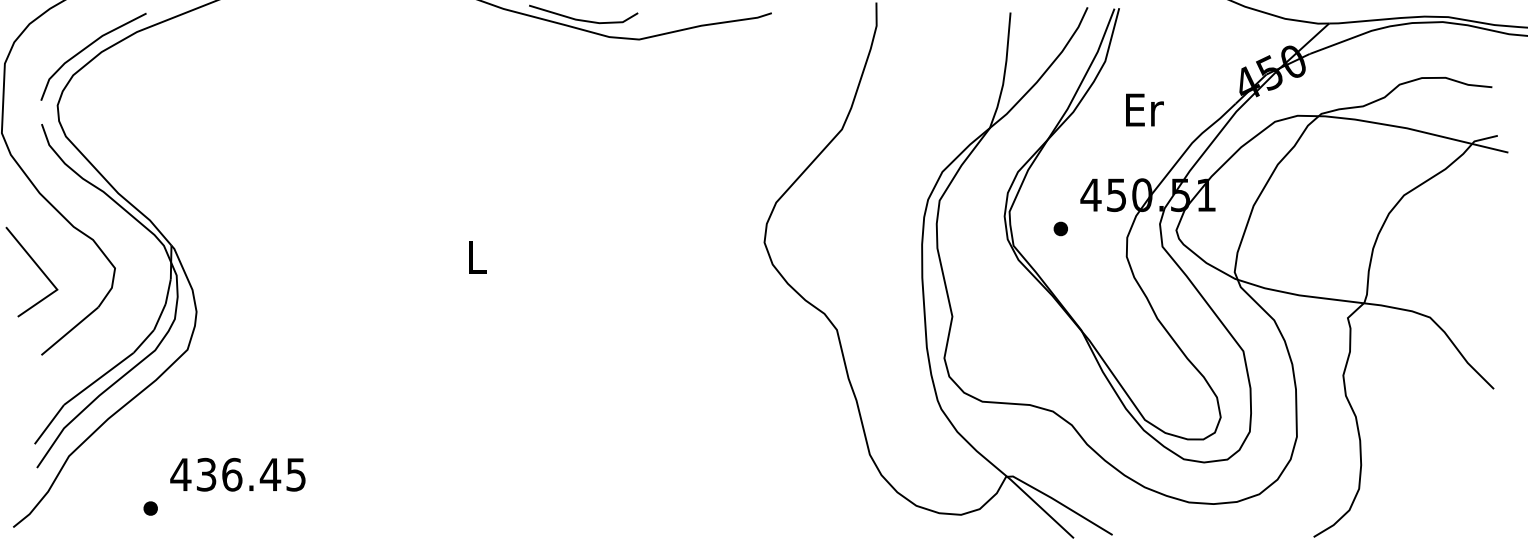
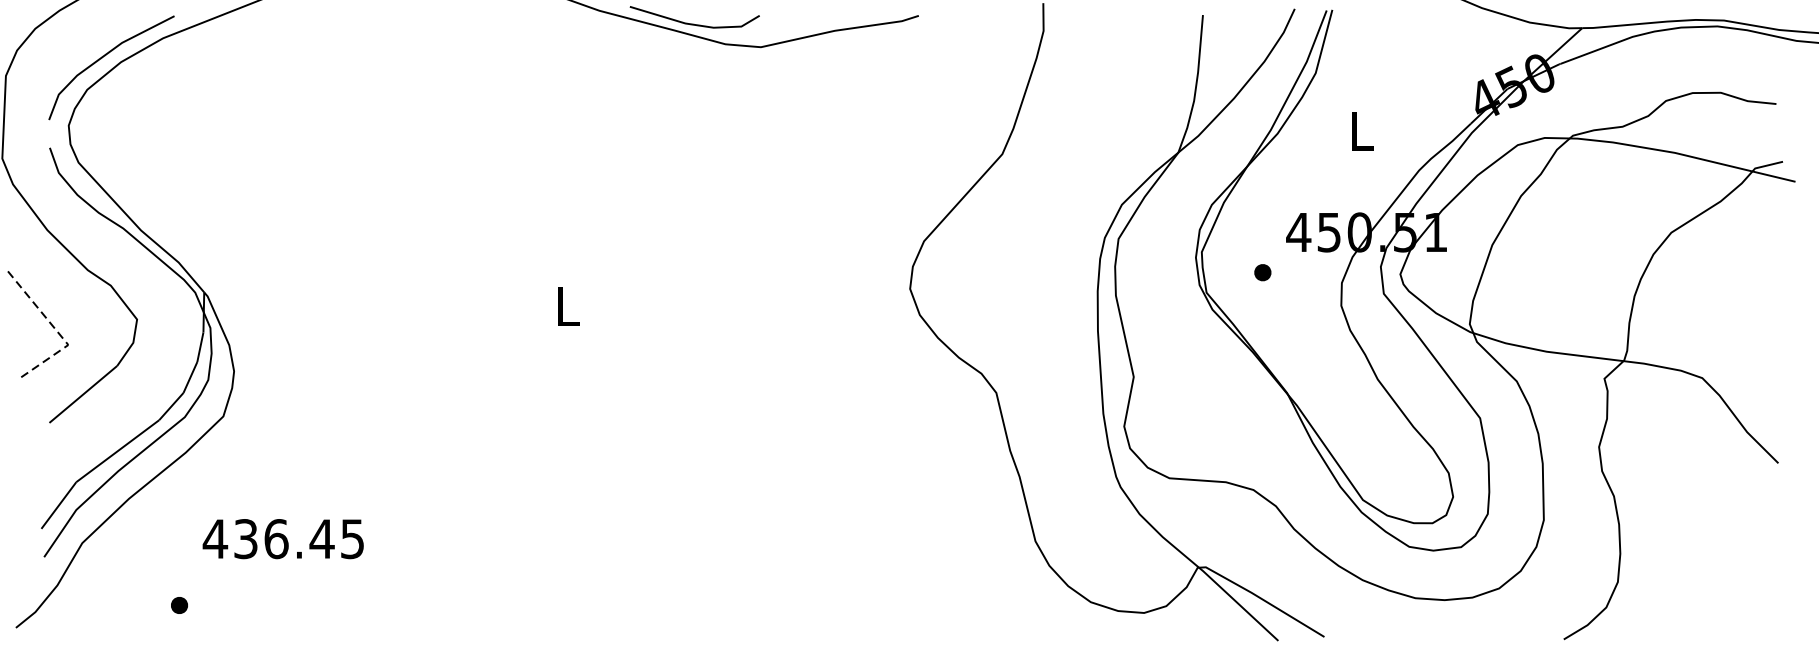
text: (1144, 109) -> (1362, 130), Er -> L
line: (47, 277) -> (56, 330), solid -> dashed
text: (237, 474) -> (282, 538), moved

